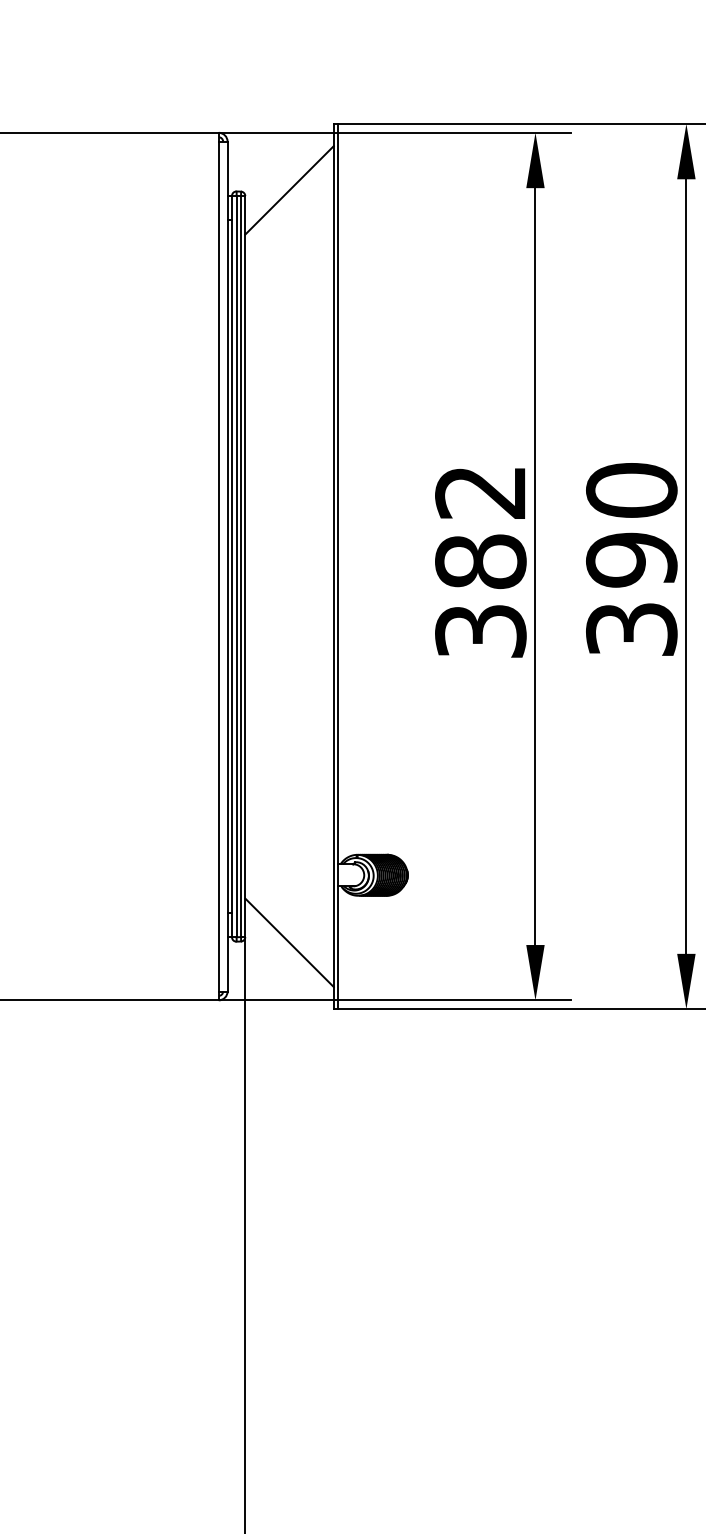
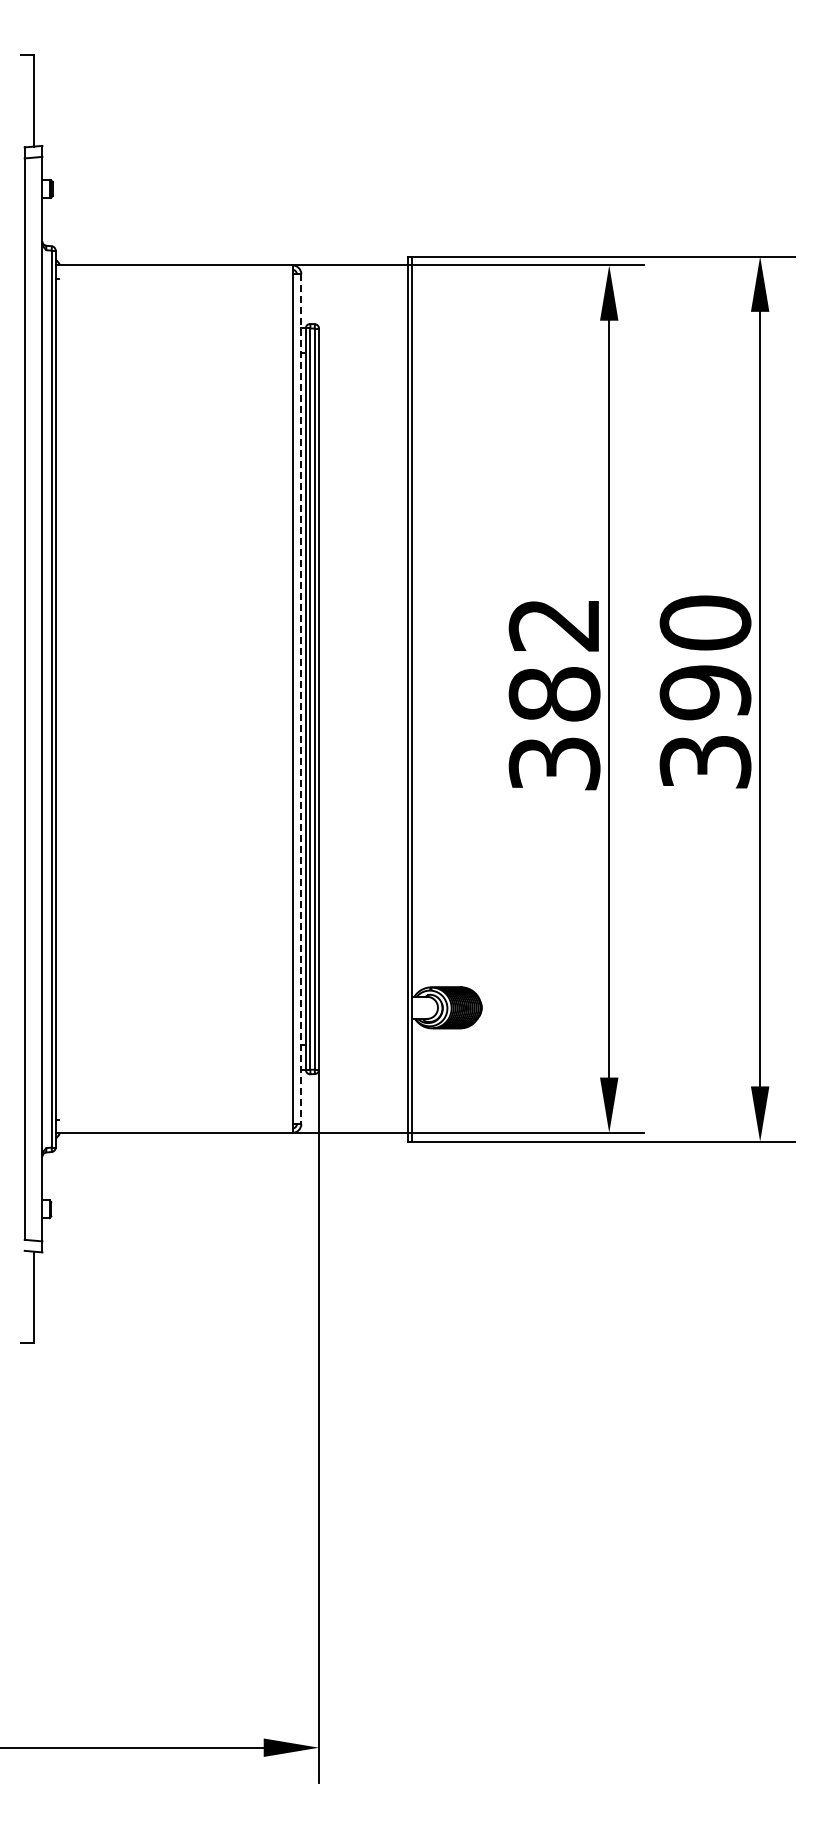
line: (289, 189) -> (363, 322), removed
line: (227, 566) -> (301, 699), solid -> dashed
line: (289, 942) -> (363, 1075), removed

